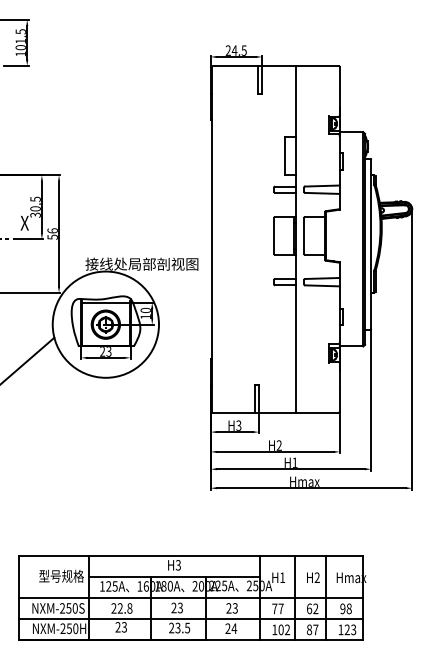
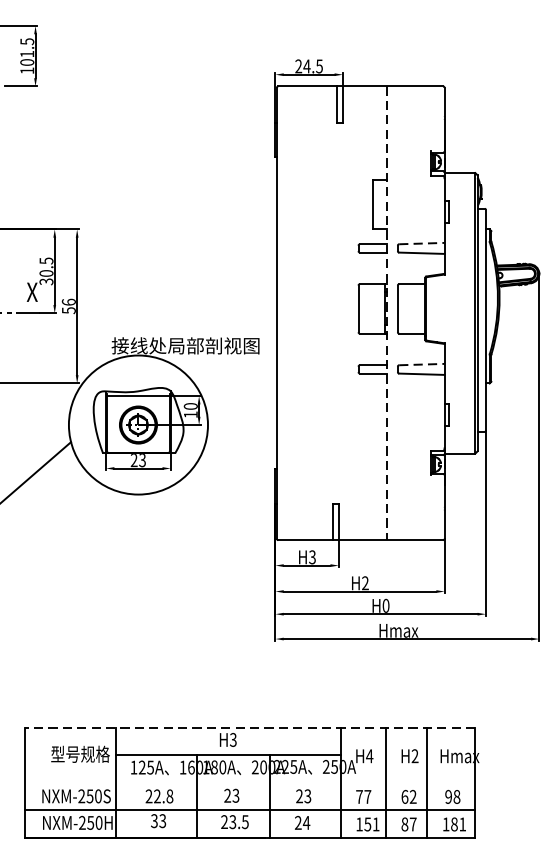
line: (322, 186) -> (421, 244), solid -> dashed
line: (295, 239) -> (386, 313), solid -> dashed
line: (322, 278) -> (421, 364), solid -> dashed
text: (294, 462) -> (385, 605), H1 -> H0
line: (190, 556) -> (249, 728), solid -> dashed
text: (282, 577) -> (369, 755), H1 -> H4
line: (191, 598) -> (250, 783), removed
text: (117, 627) -> (153, 821), 23 -> 33
text: (284, 629) -> (372, 823), 102 -> 151
text: (350, 629) -> (458, 823), 123 -> 181

